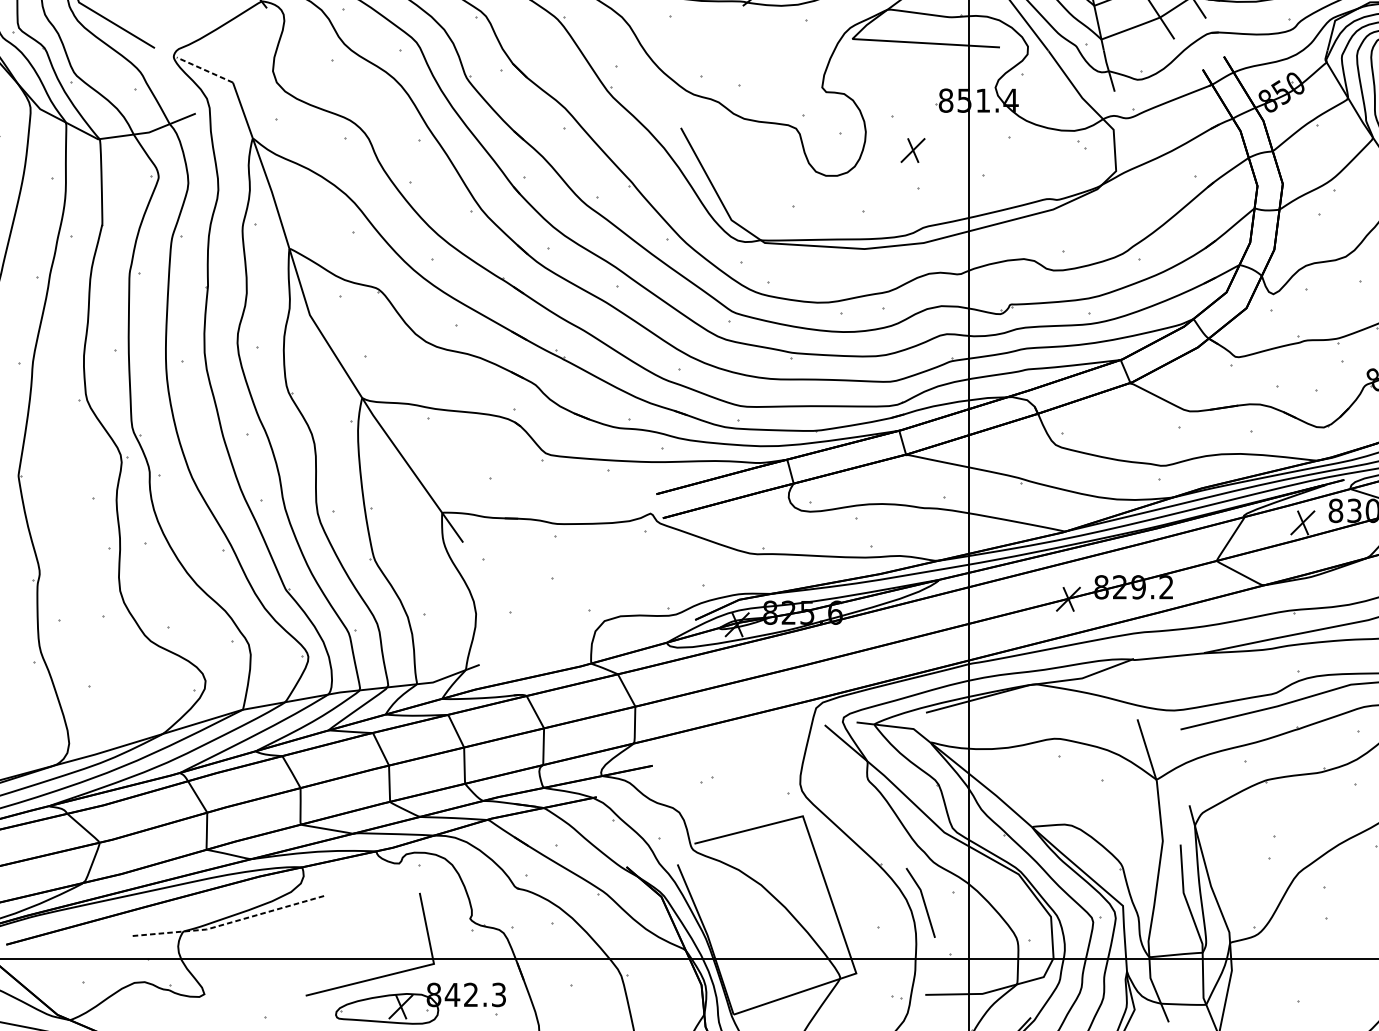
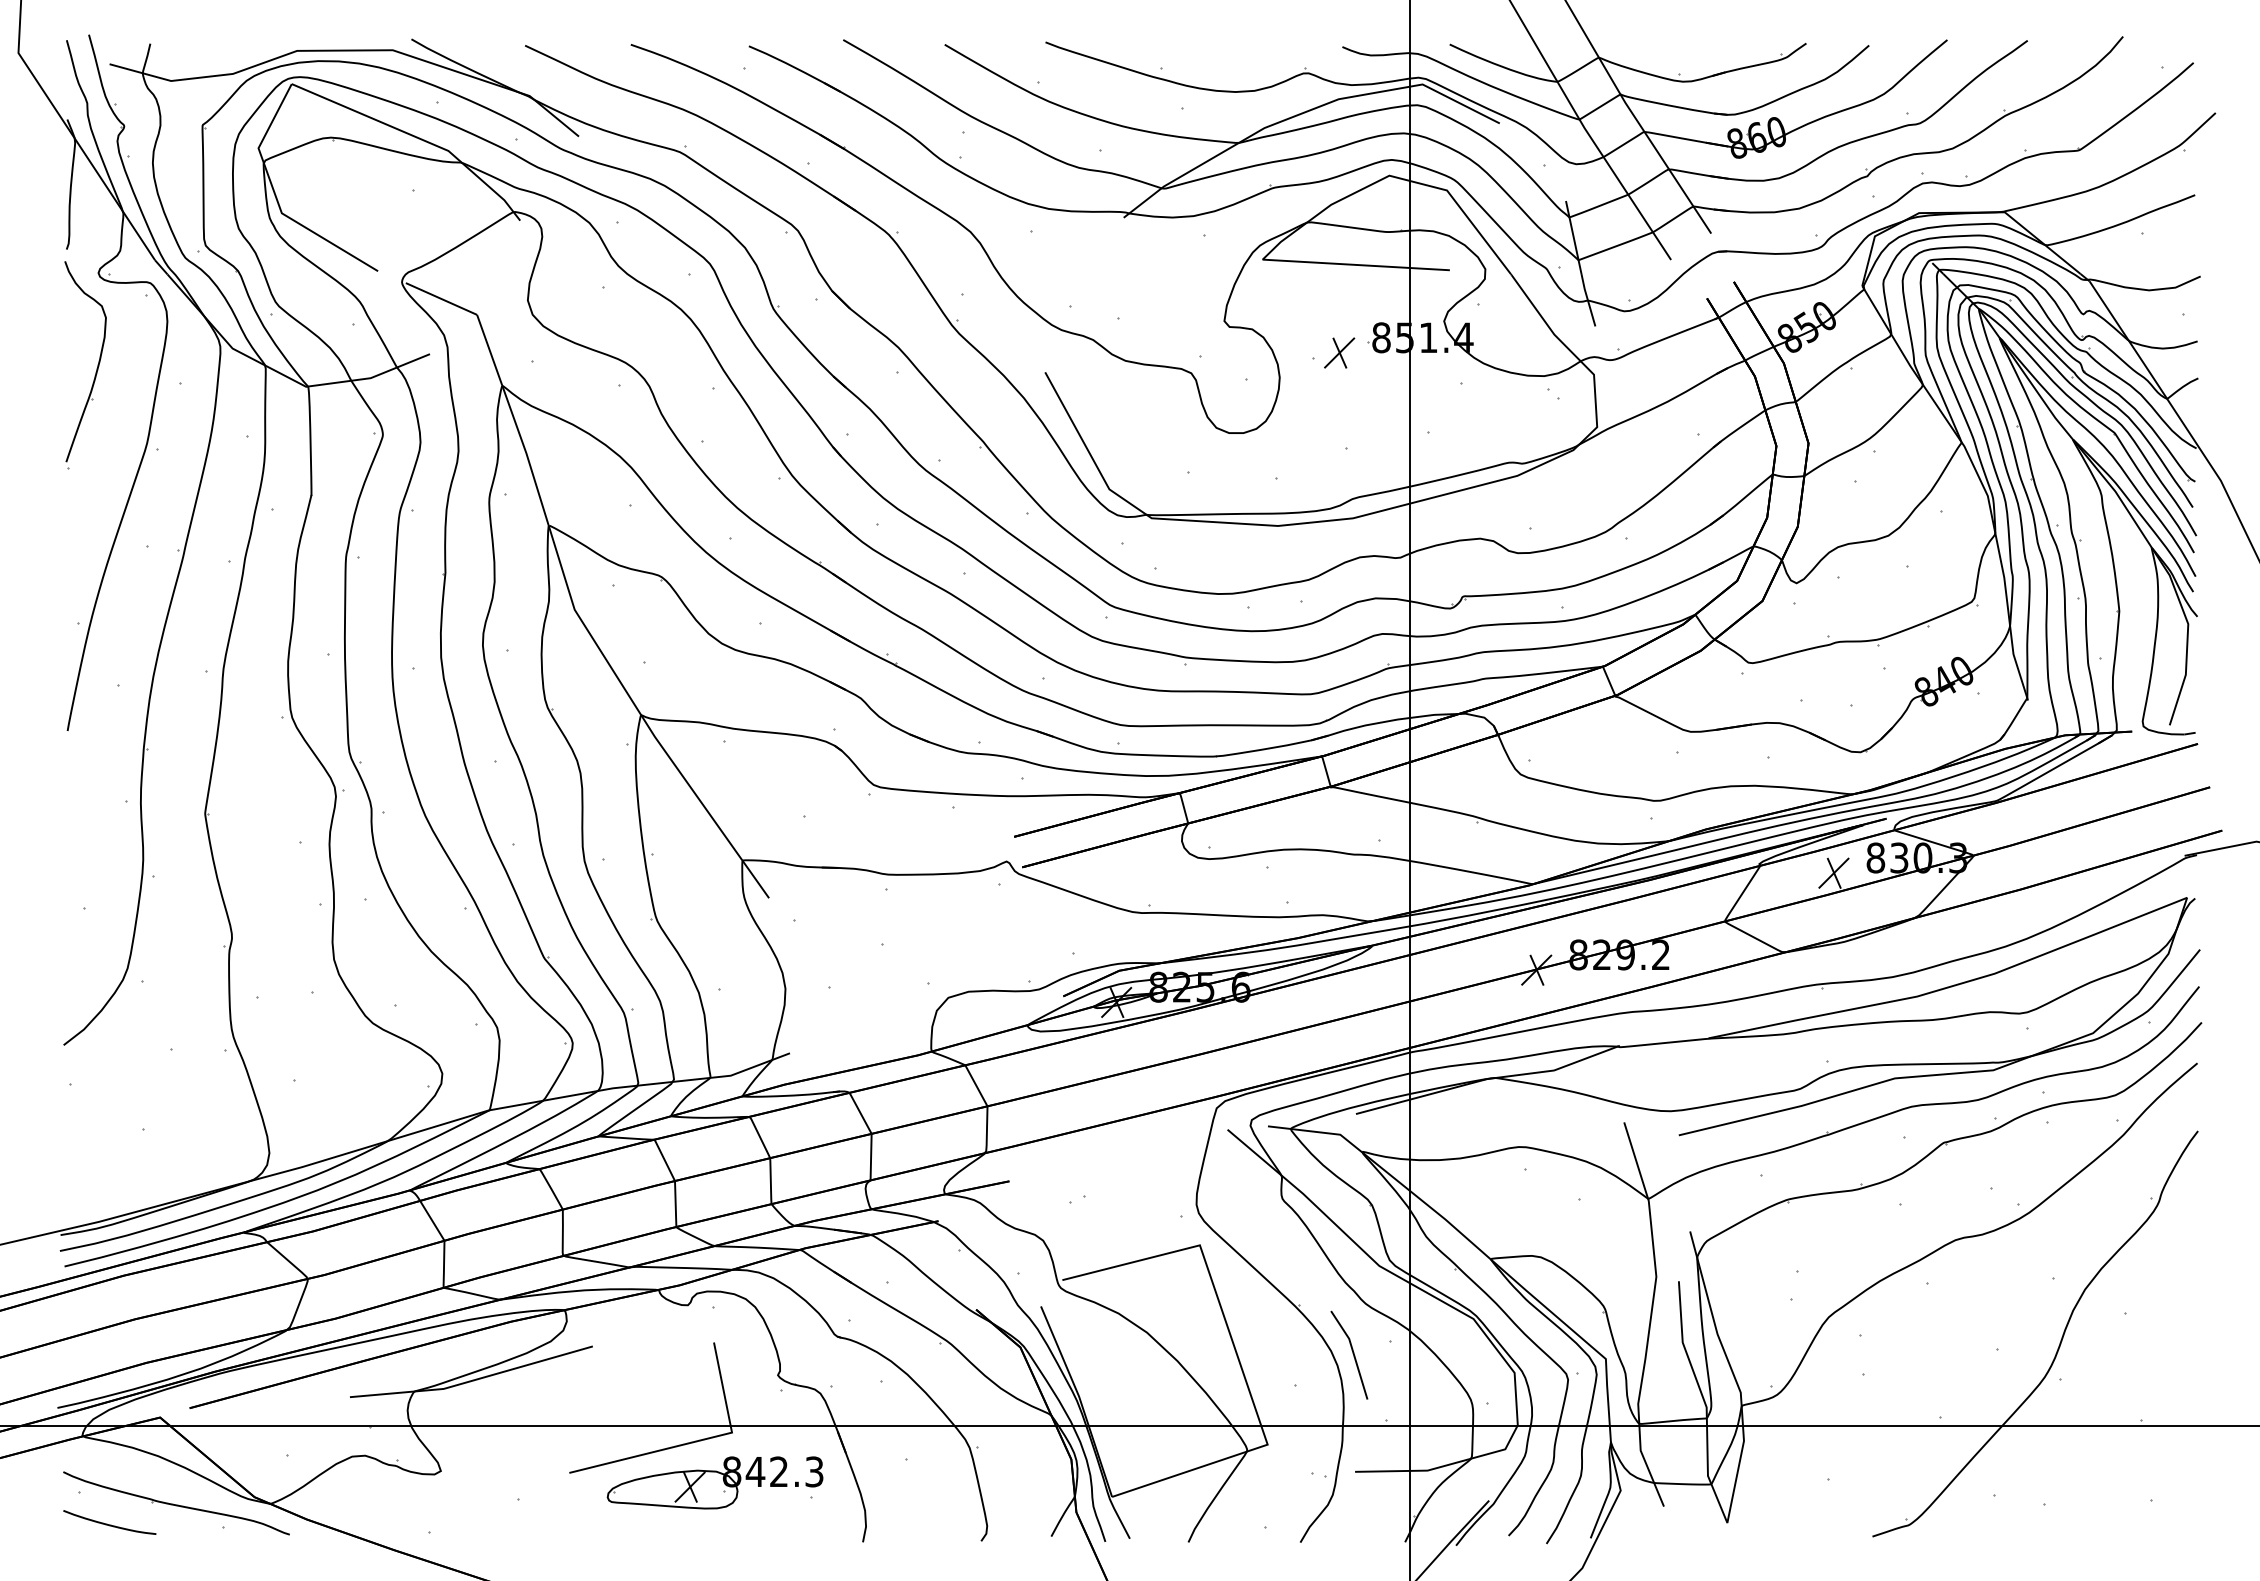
line: (204, 69) -> (441, 298), dashed -> solid
part: (912, 150) -> (1339, 352), moved
line: (229, 922) -> (472, 1380), dashed -> solid

